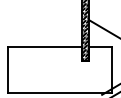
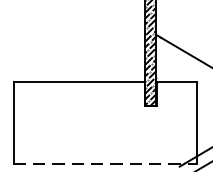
line: (60, 93) -> (106, 164), solid -> dashed

